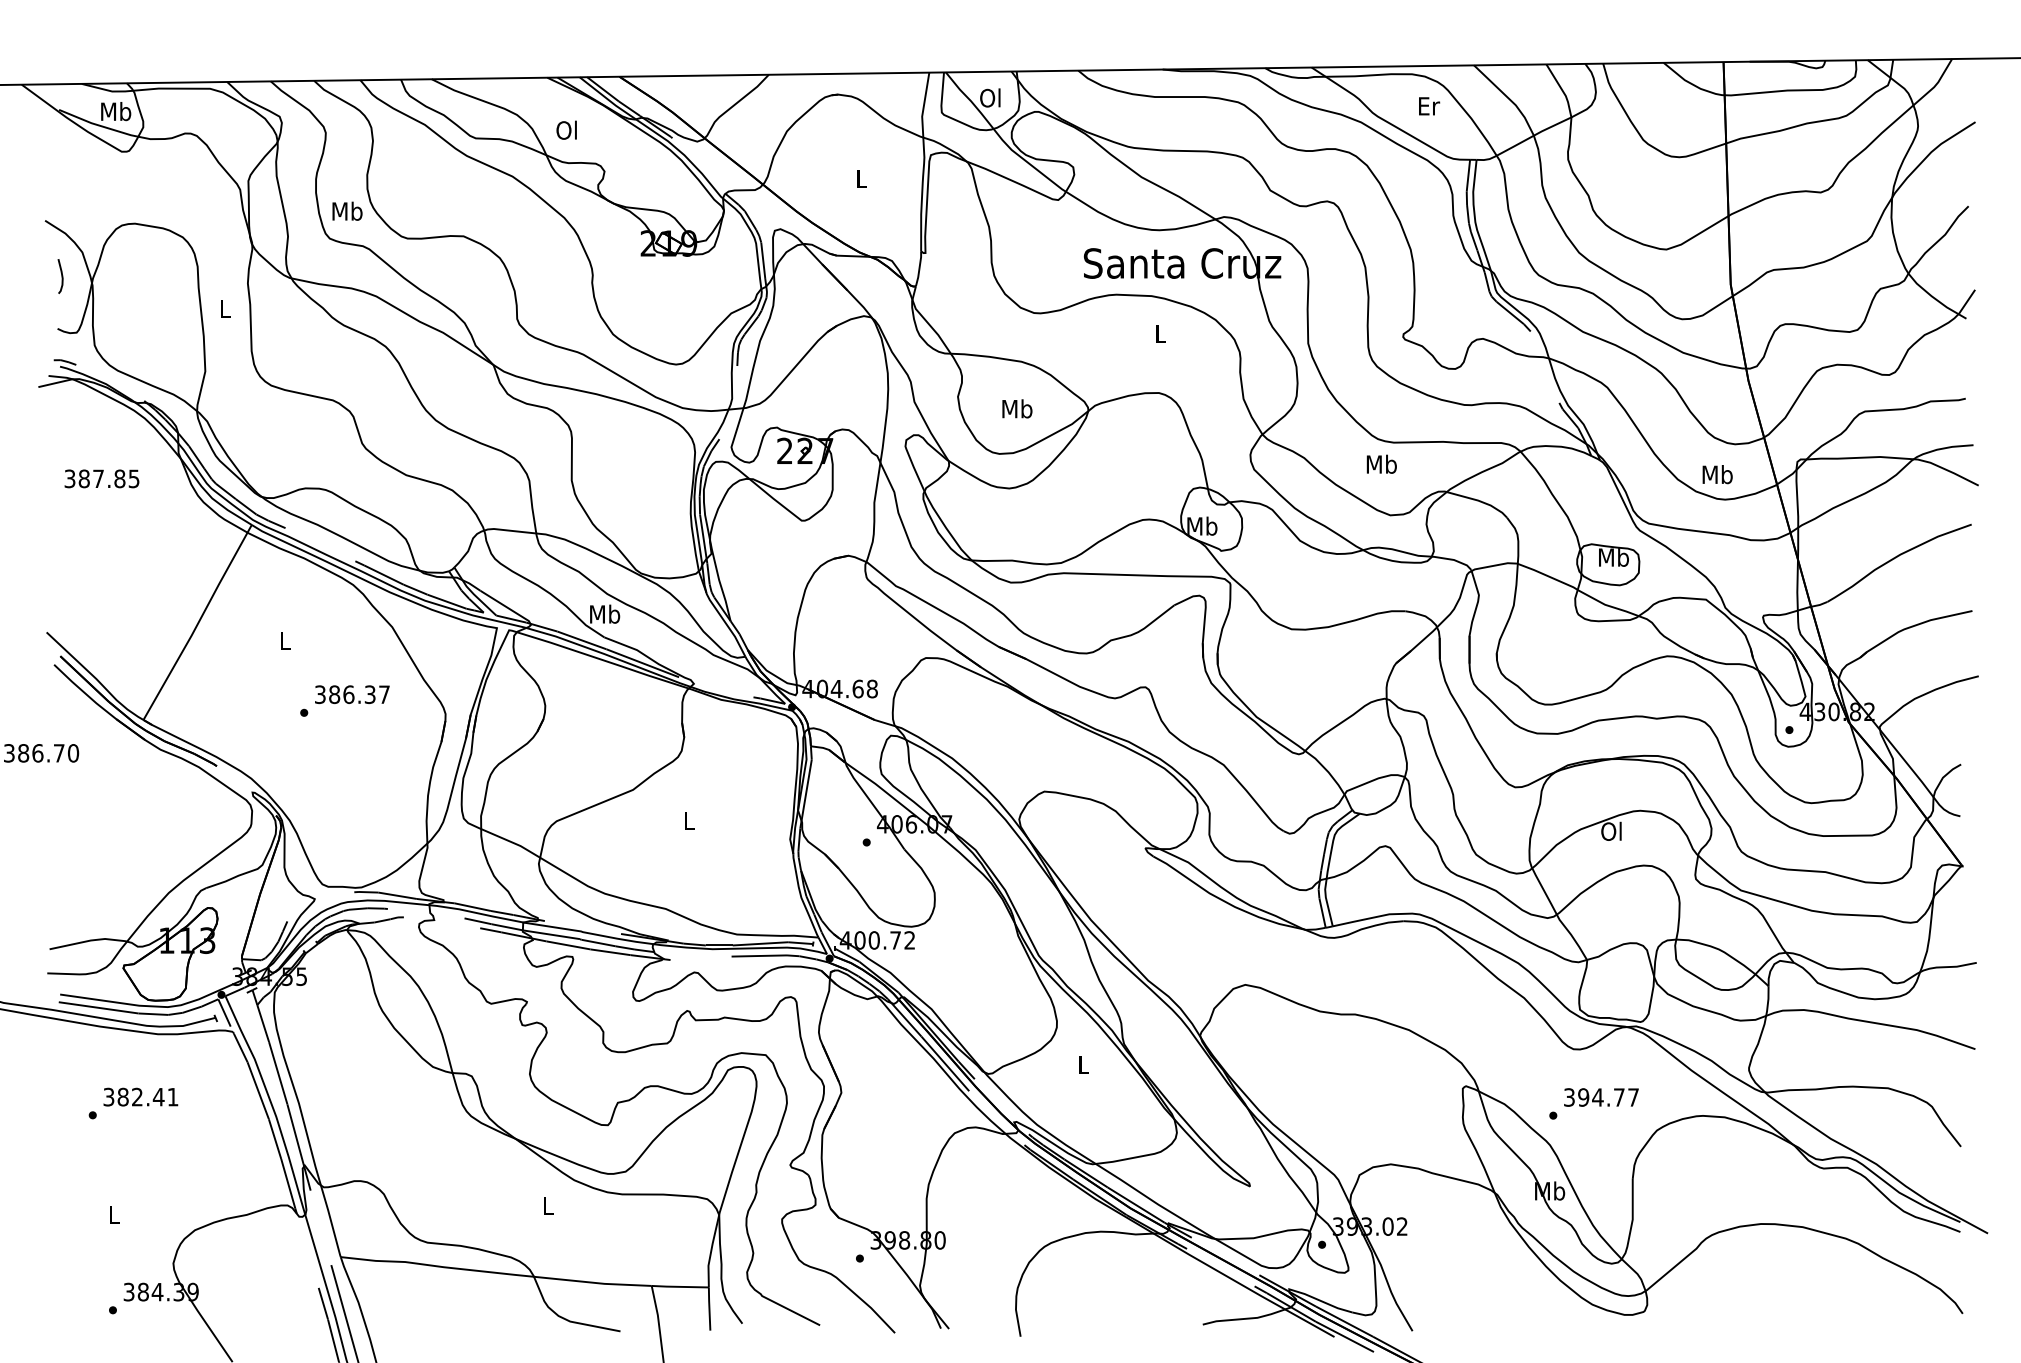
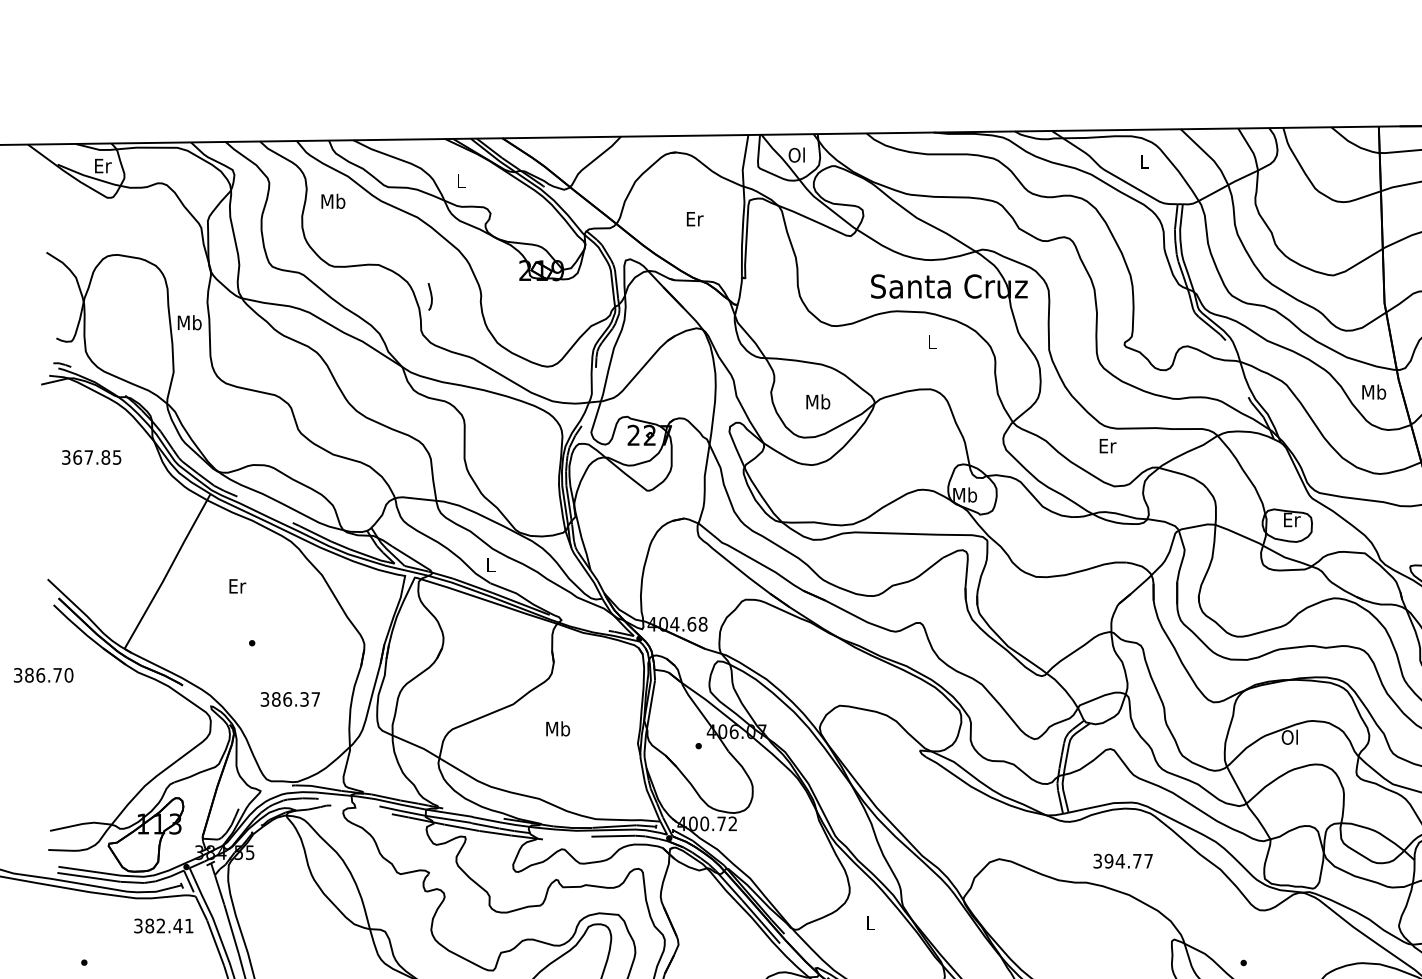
text: (1429, 106) -> (1145, 161), Er -> L
text: (116, 111) -> (103, 165), Mb -> Er
text: (566, 129) -> (460, 180), Ol -> L
text: (861, 178) -> (694, 219), L -> Er
text: (347, 210) -> (333, 200), moved
curve: (61, 276) -> (431, 296), moved
text: (225, 308) -> (189, 322), L -> Mb
text: (1381, 463) -> (1107, 445), Mb -> Er
text: (1717, 474) -> (1374, 392), moved
text: (83, 478) -> (76, 457), 387.85 -> 367.85
text: (1613, 557) -> (1291, 519), Mb -> Er
text: (605, 613) -> (491, 564), Mb -> L
text: (285, 641) -> (237, 586), L -> Er
text: (352, 694) -> (290, 699), moved
text: (689, 820) -> (558, 728), L -> Mb
text: (140, 1096) -> (163, 925), moved
text: (1601, 1097) -> (1123, 861), moved

